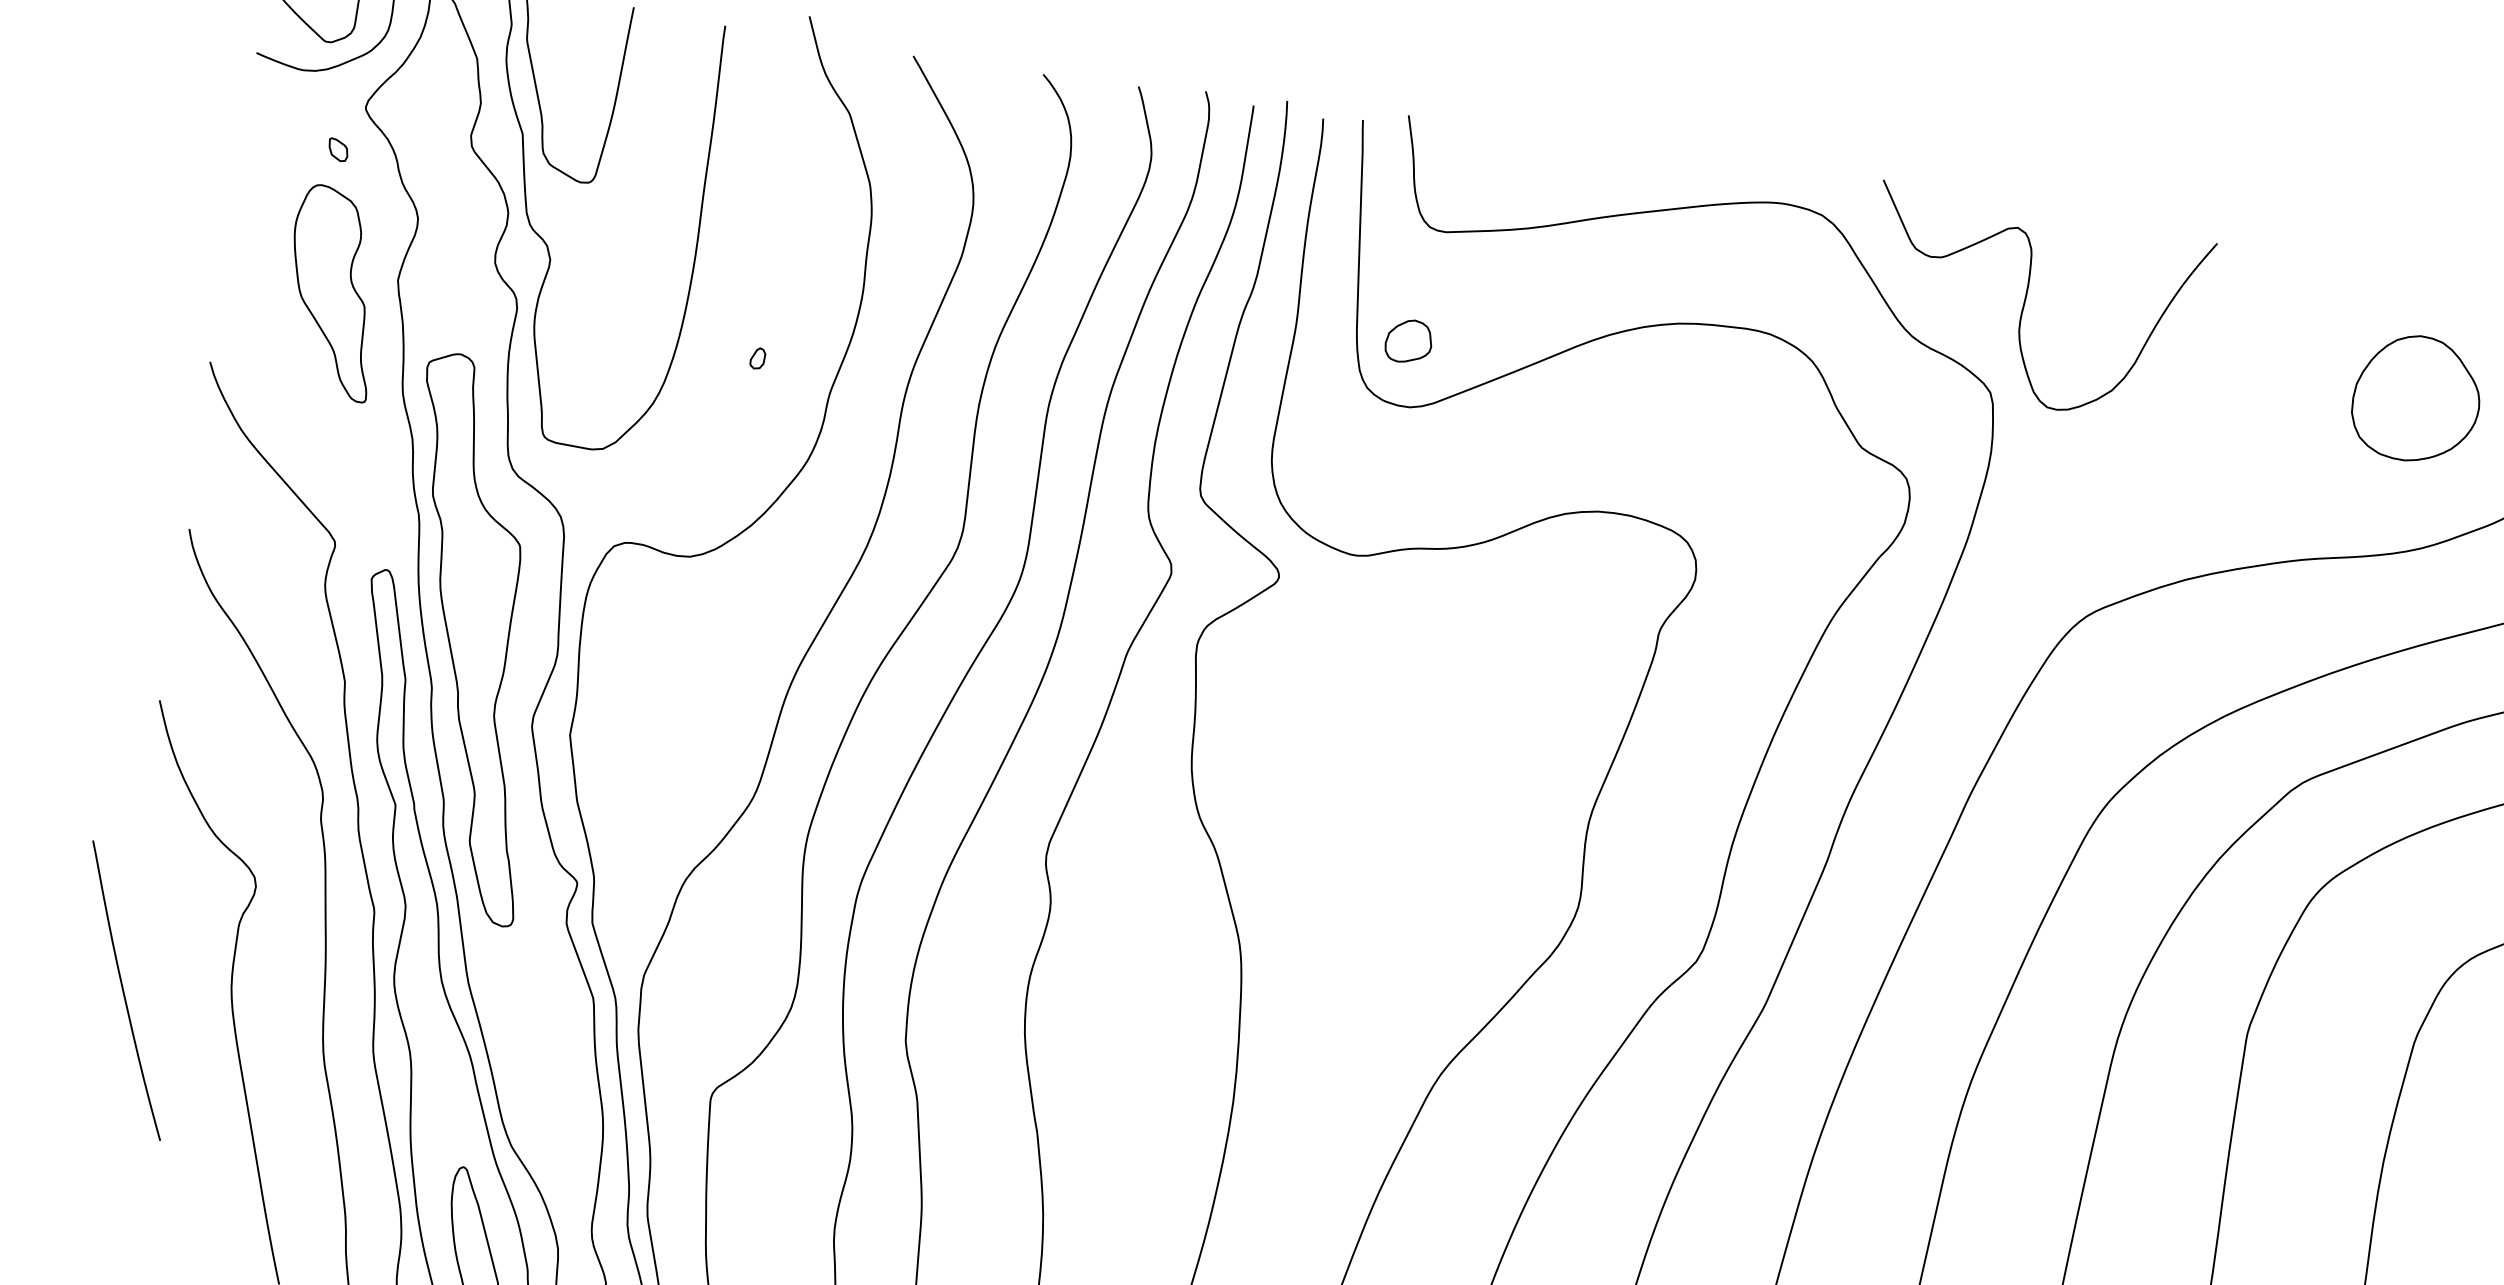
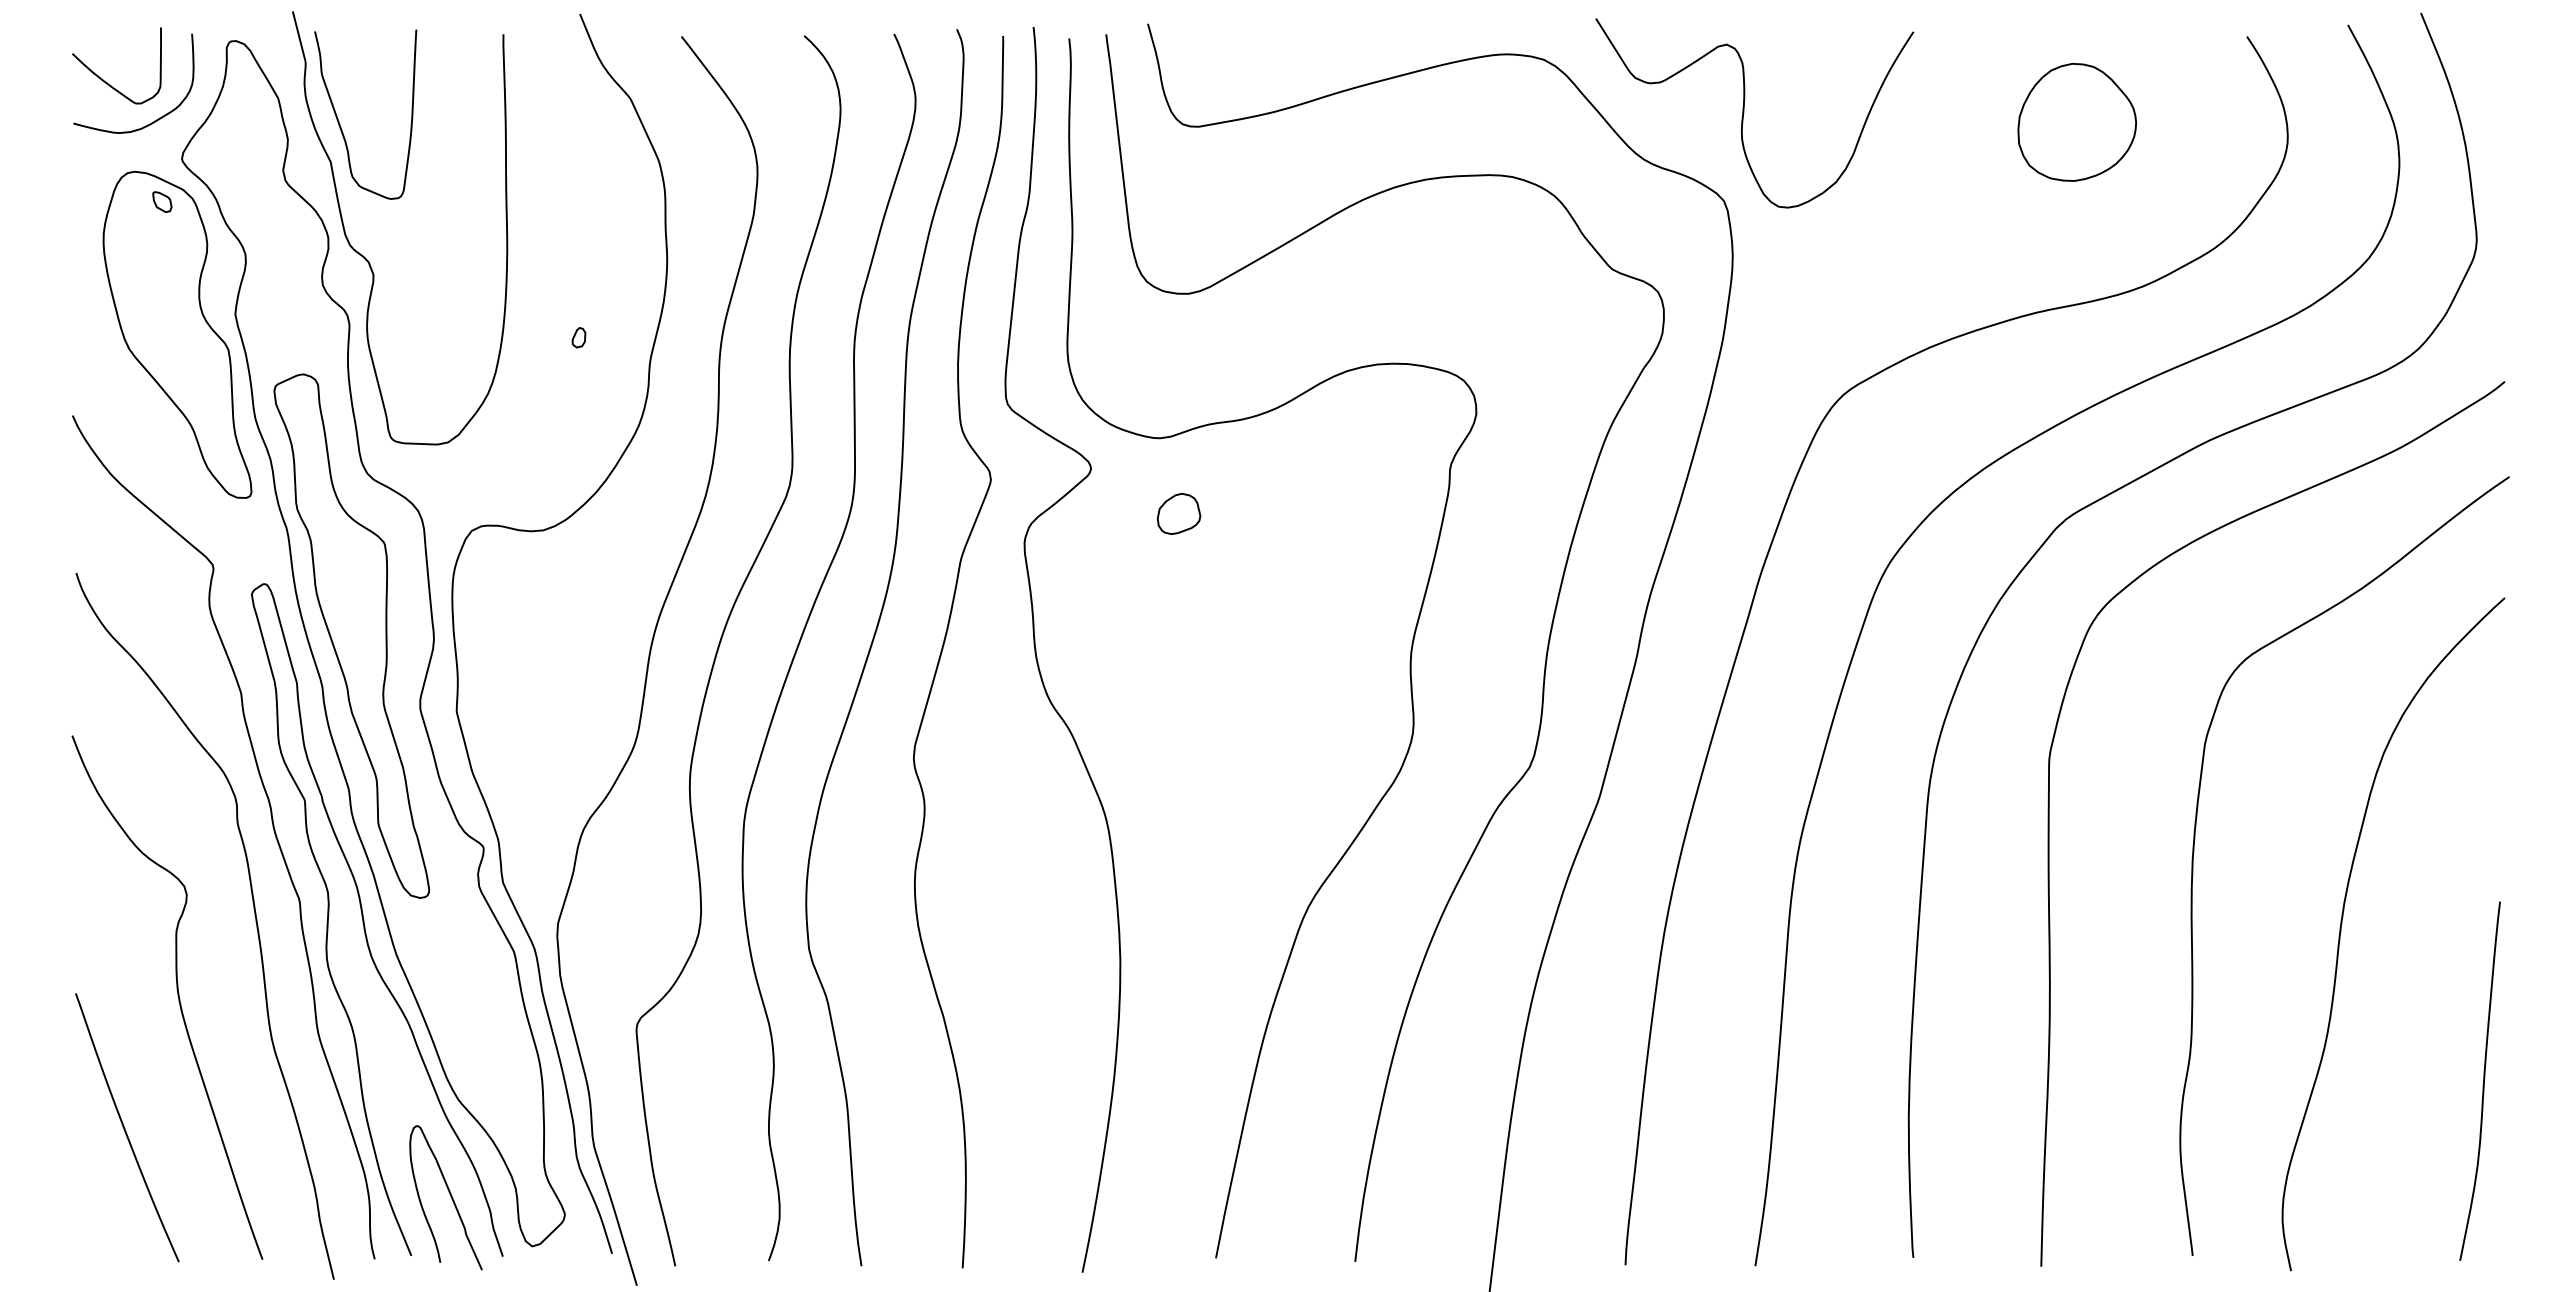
part: (333, 292) -> (177, 334), size x1.67
part: (1408, 340) -> (1178, 513), moved
part: (2417, 397) -> (2077, 121), moved
curve: (124, 991) -> (125, 1128), moved

